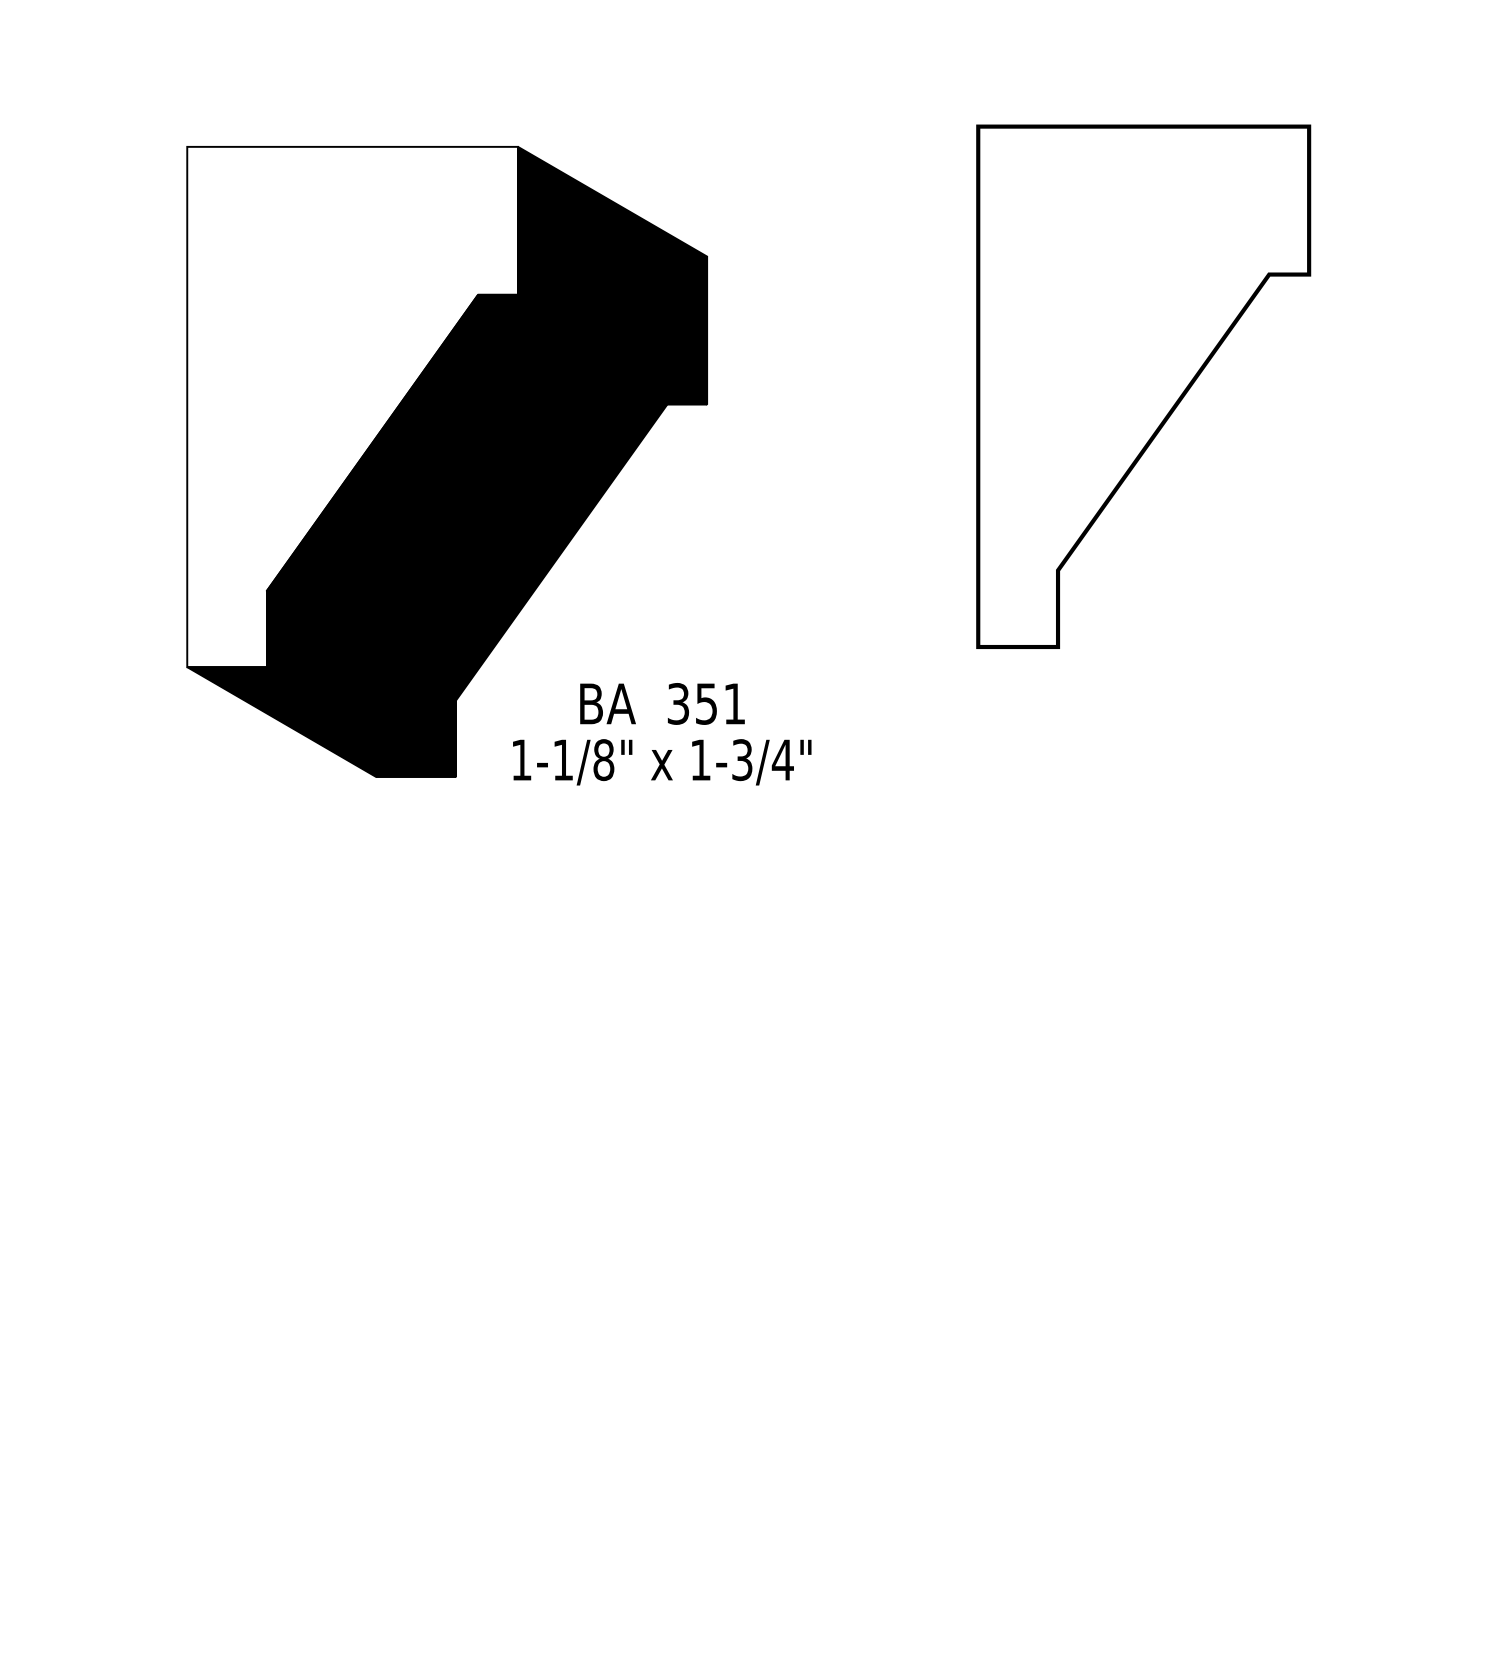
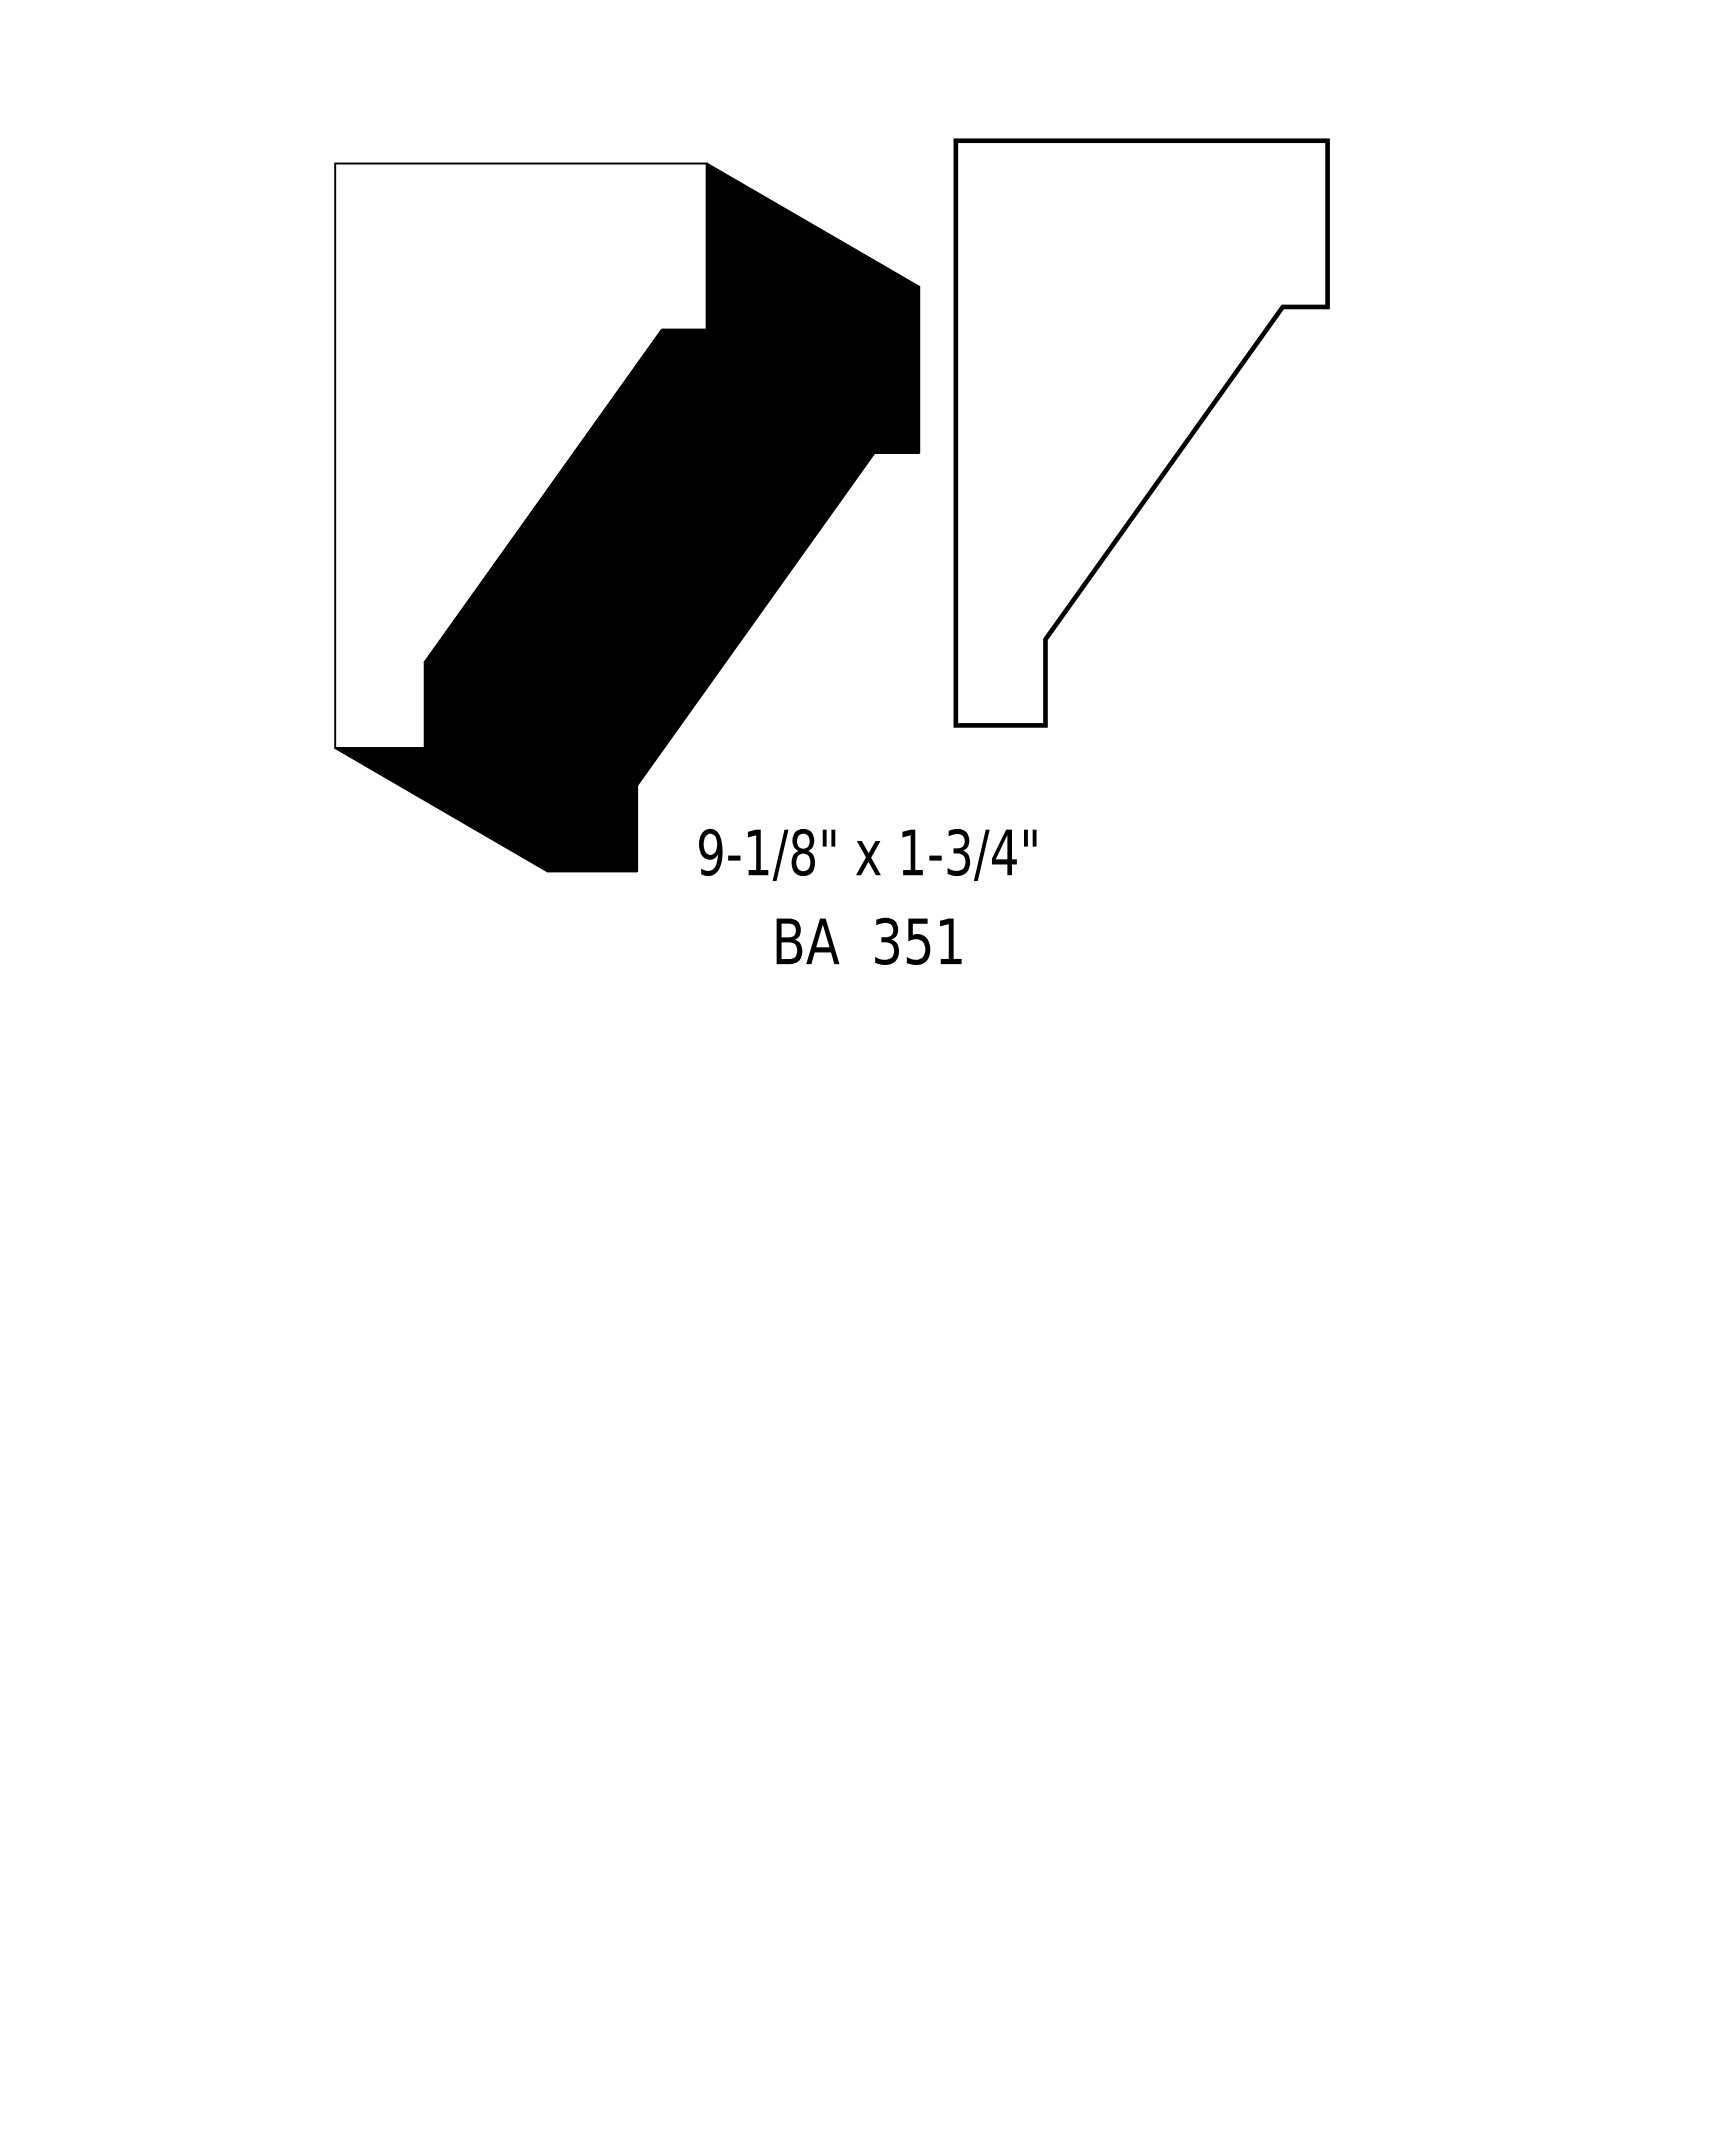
part: (1143, 386) -> (1141, 432), moved
text: (661, 703) -> (868, 940), moved
text: (521, 759) -> (710, 851), 1-1/8" -> 9-1/8"

